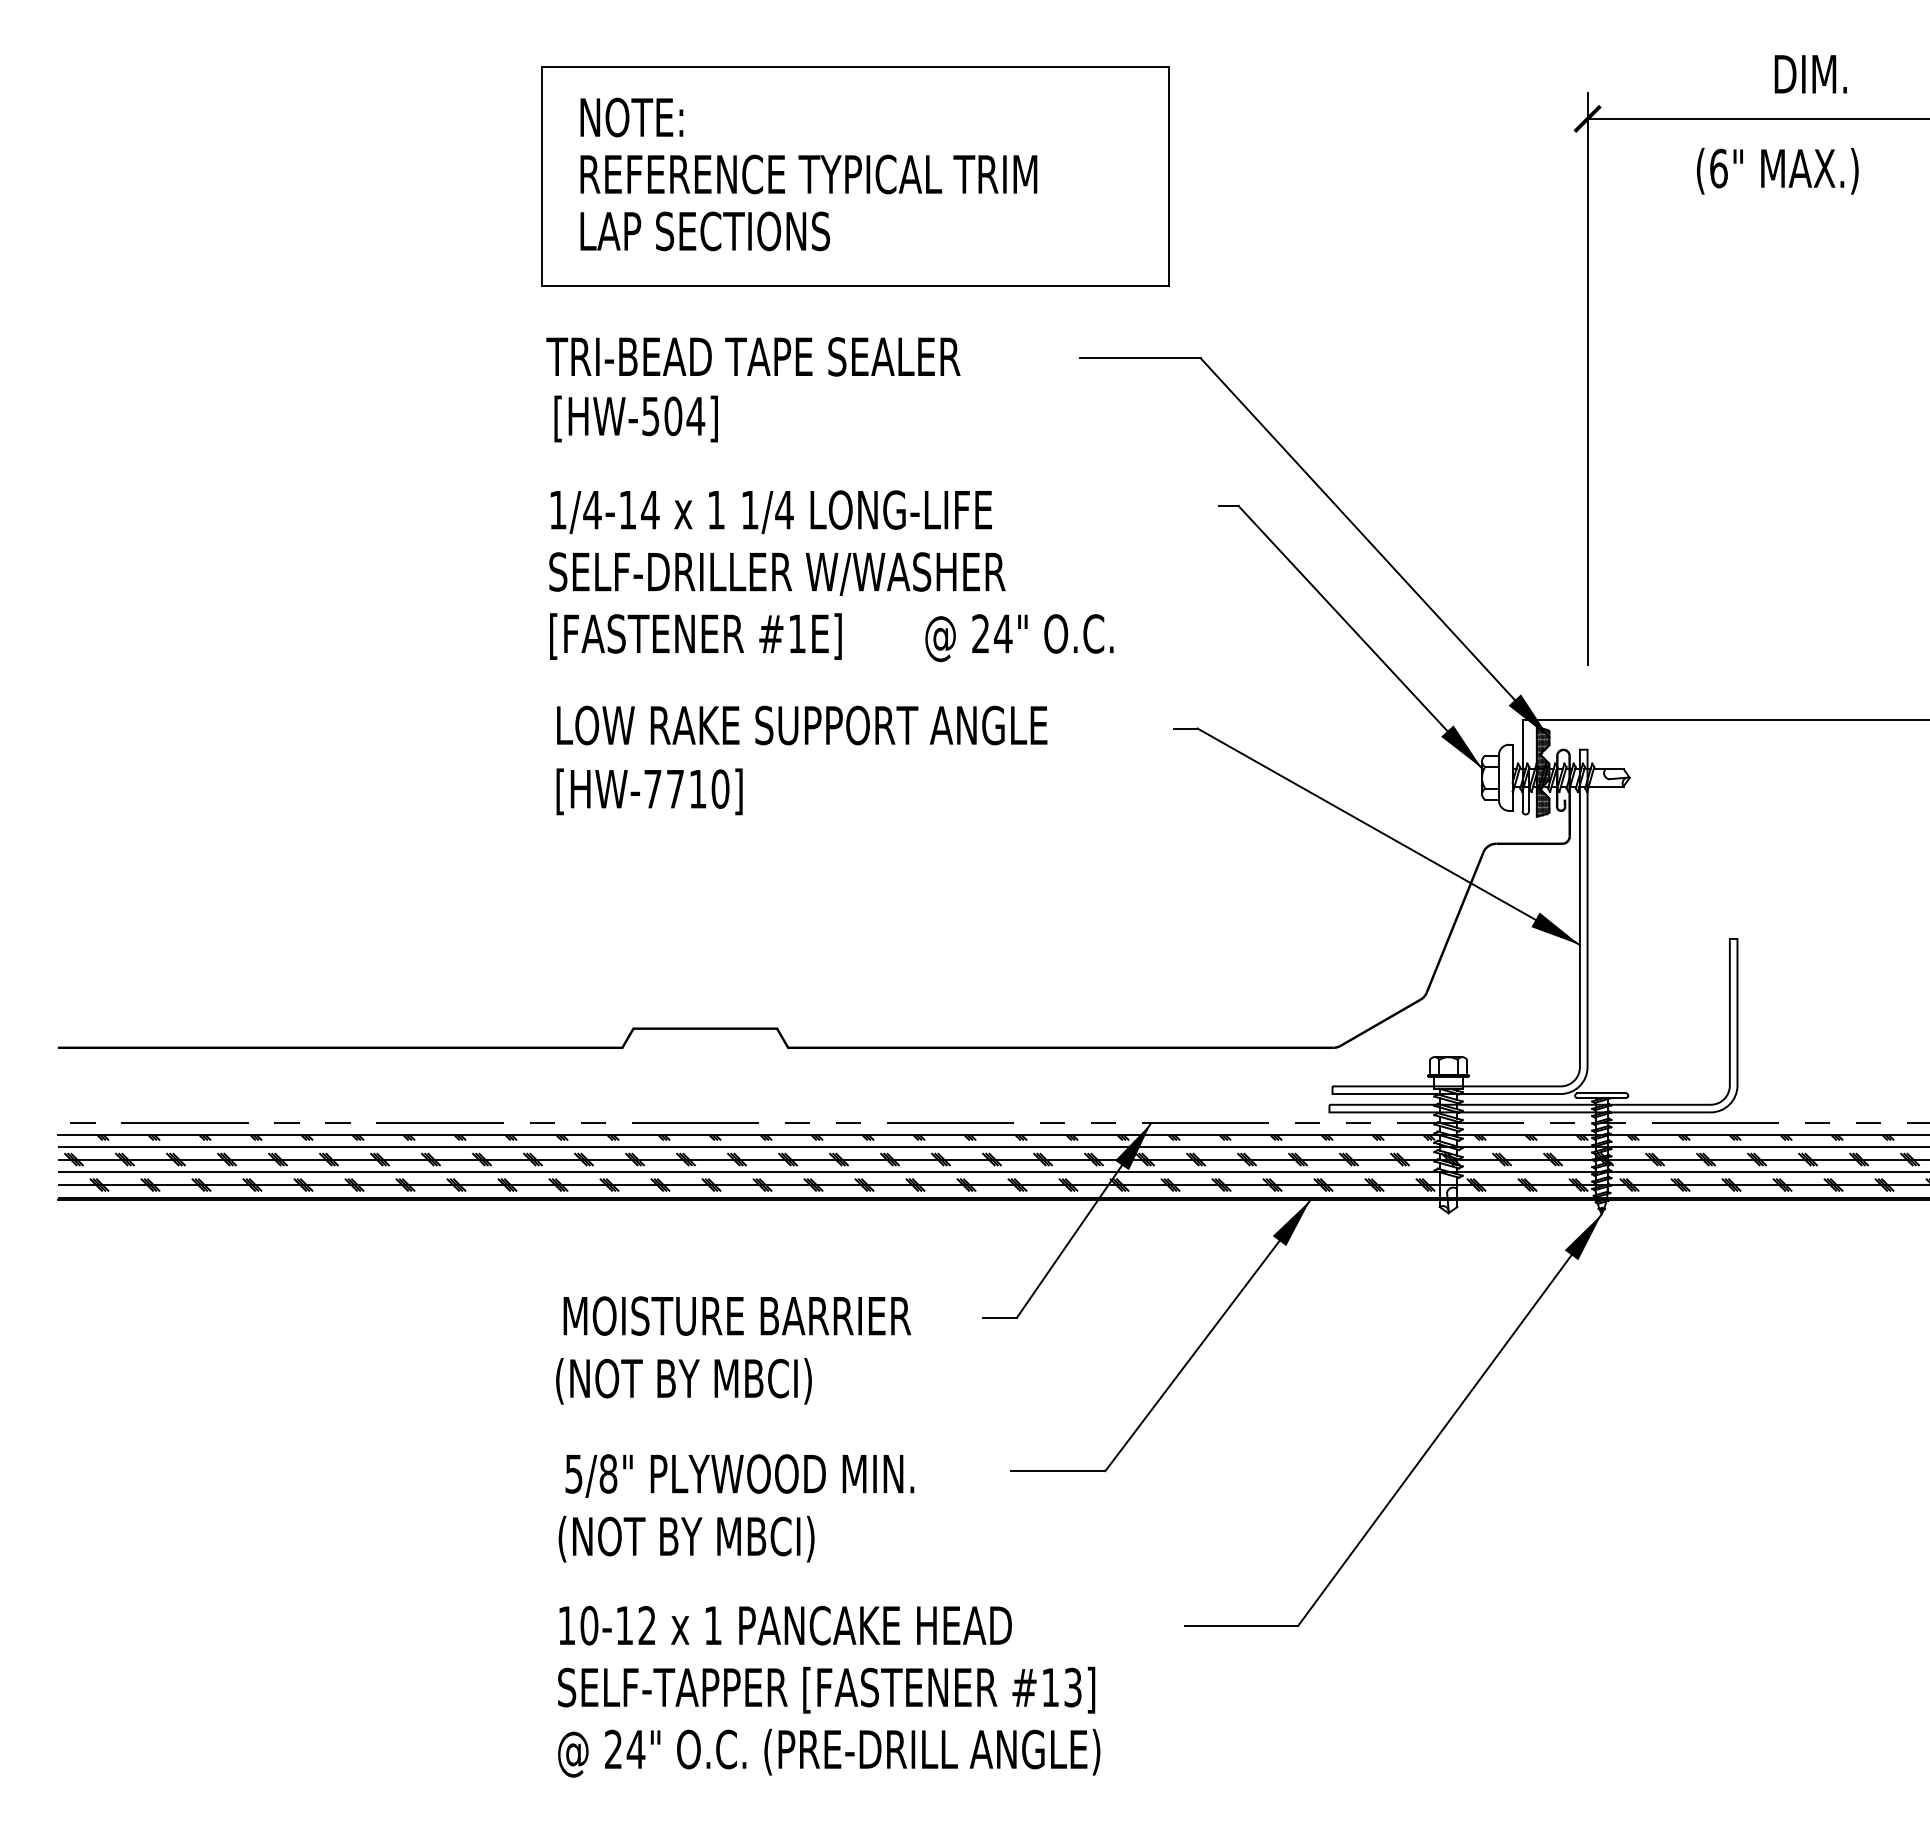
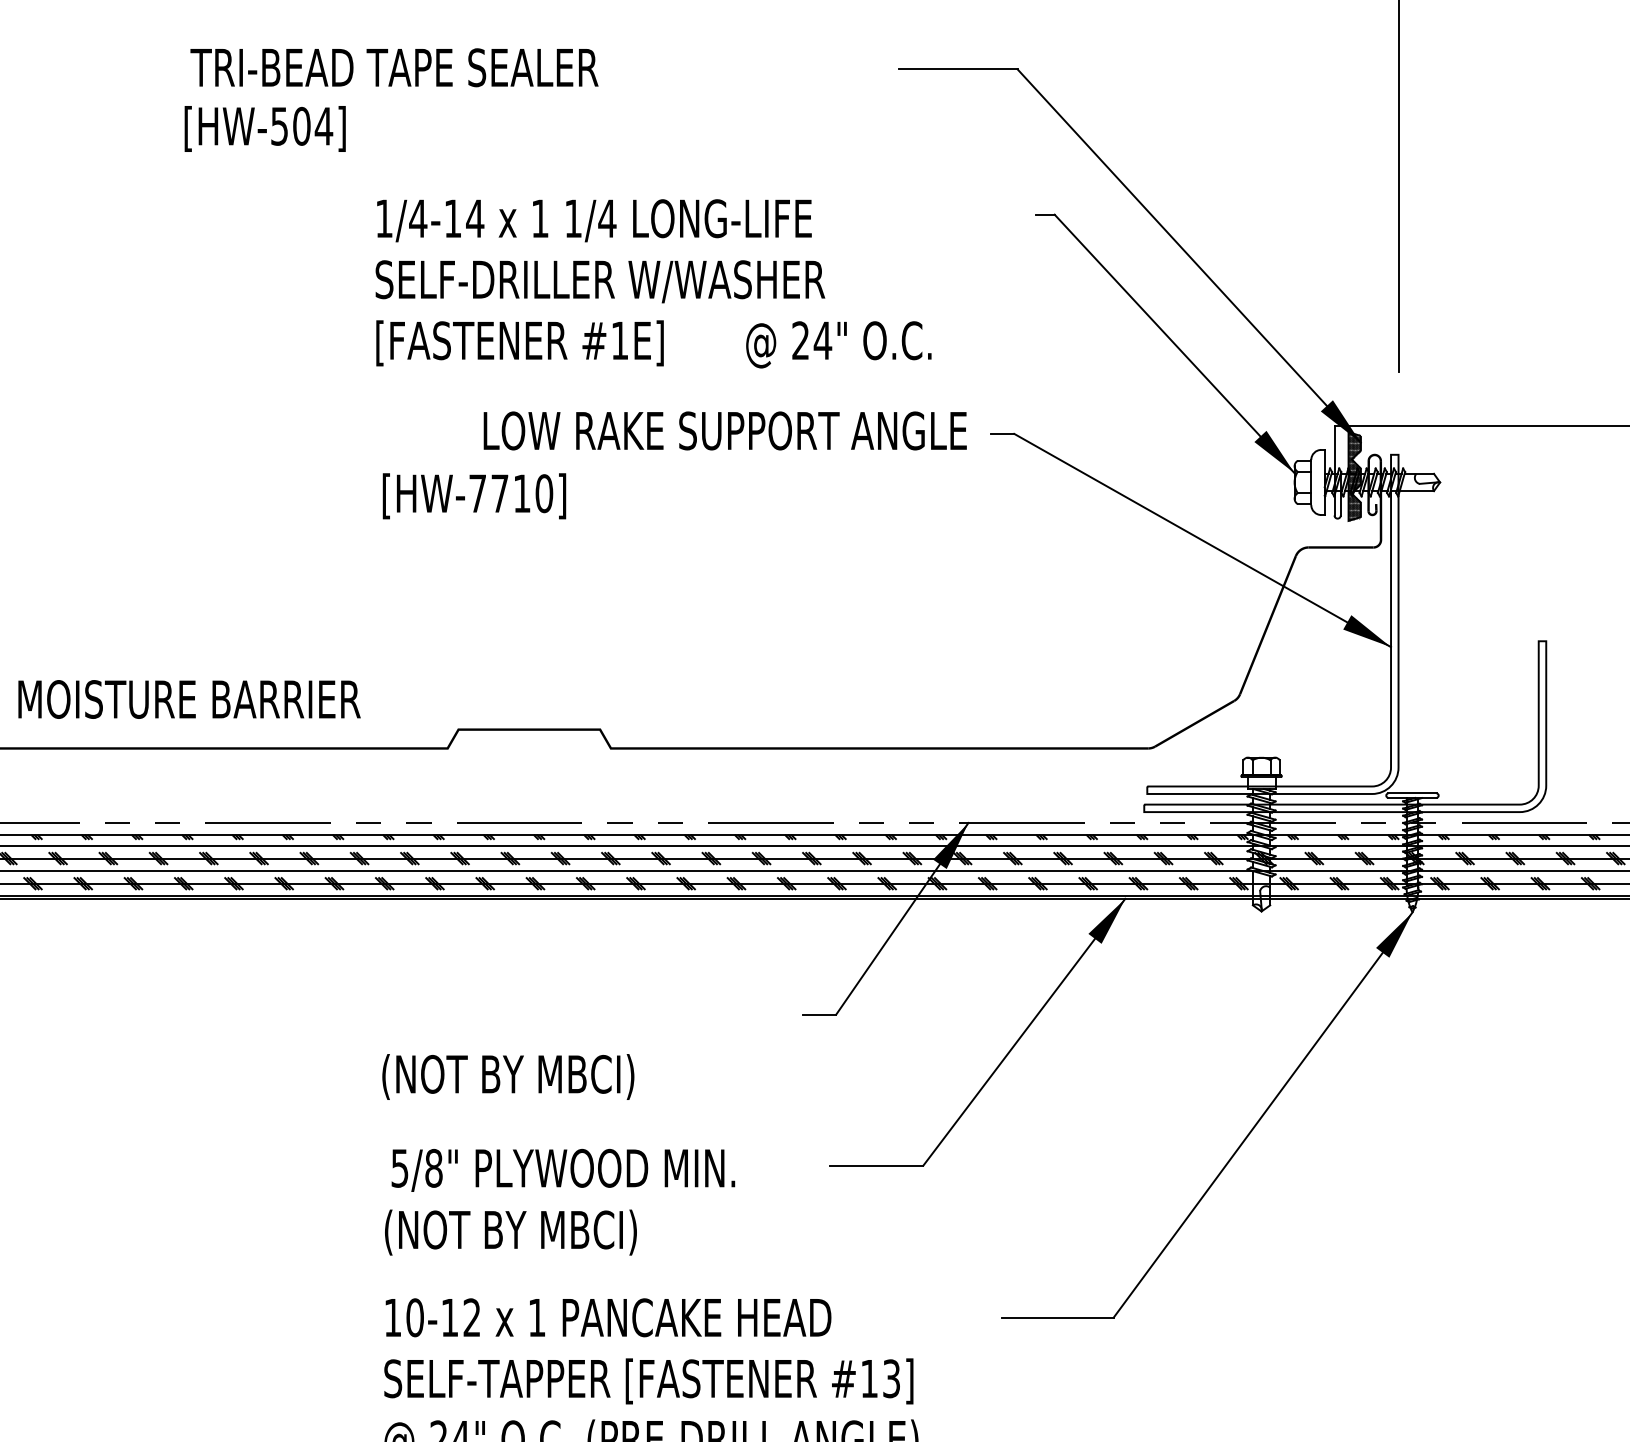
text: (753, 356) -> (394, 67), moved
text: (635, 418) -> (264, 128), moved
text: (802, 725) -> (725, 430), moved
text: (737, 1315) -> (189, 698), moved

